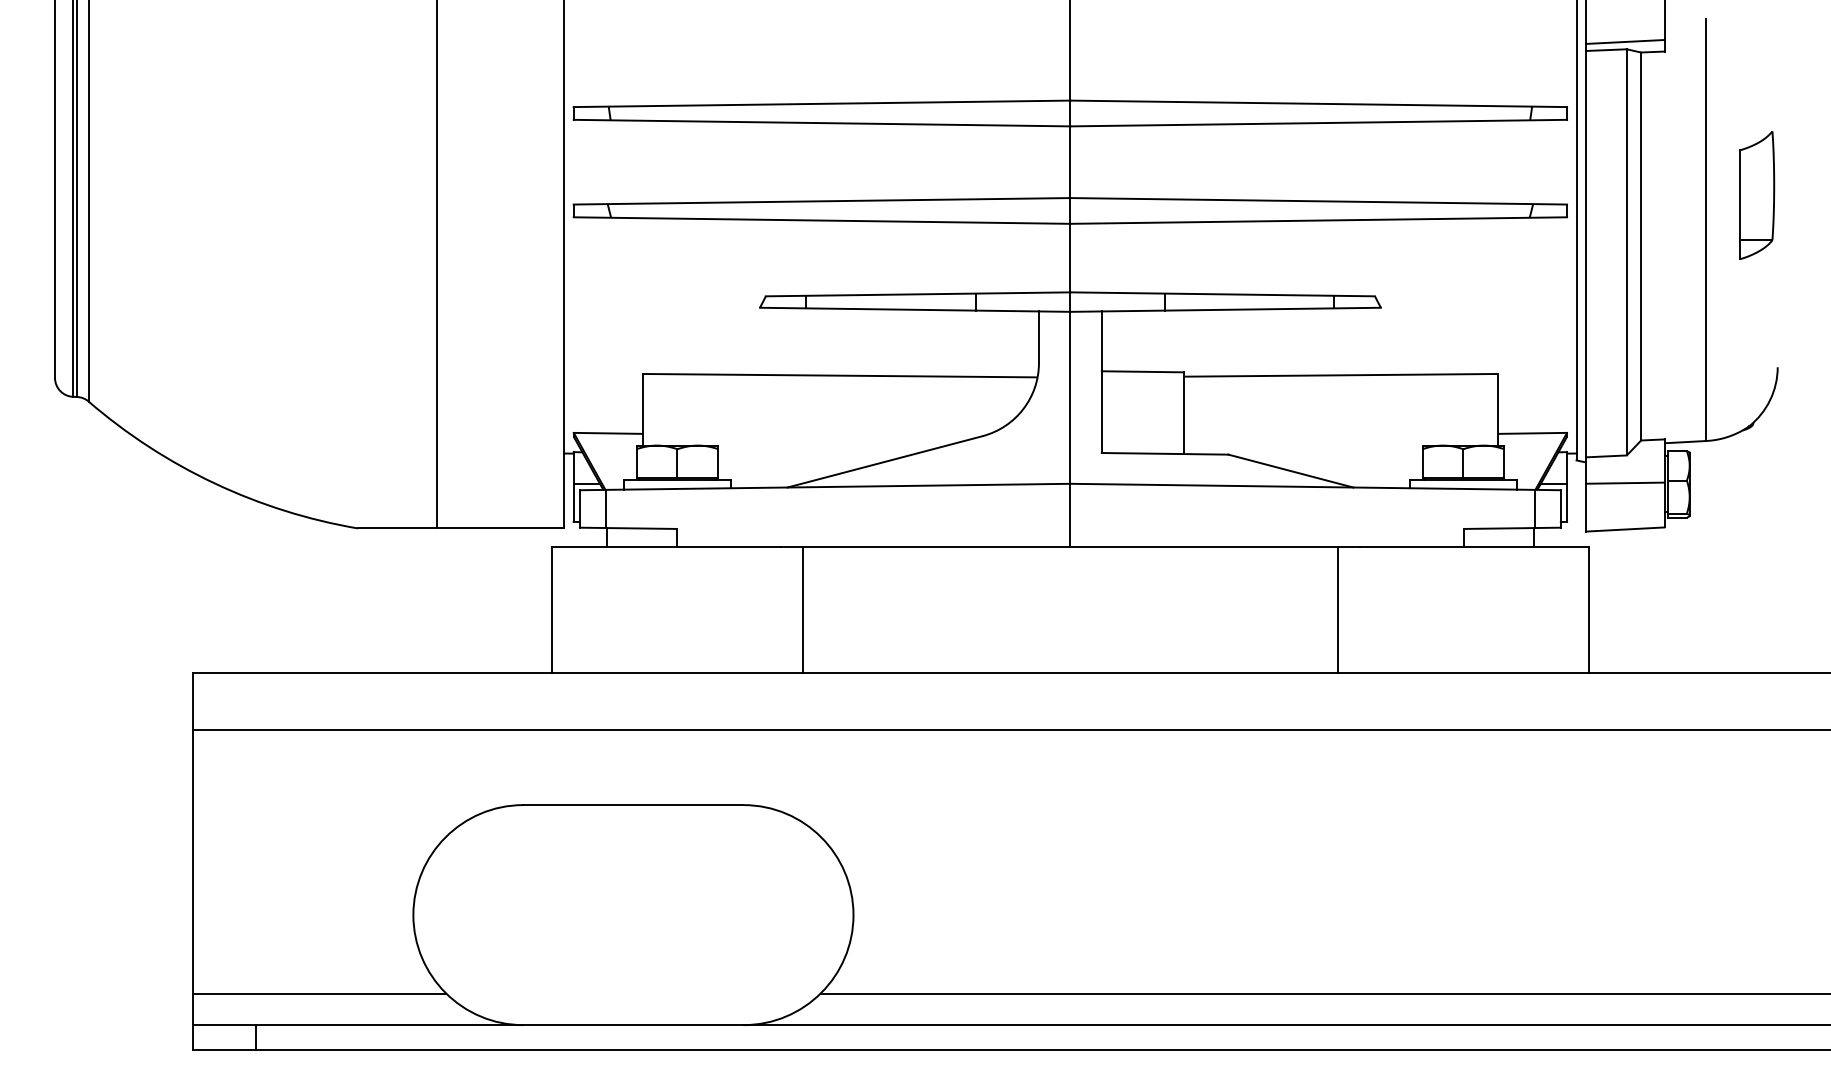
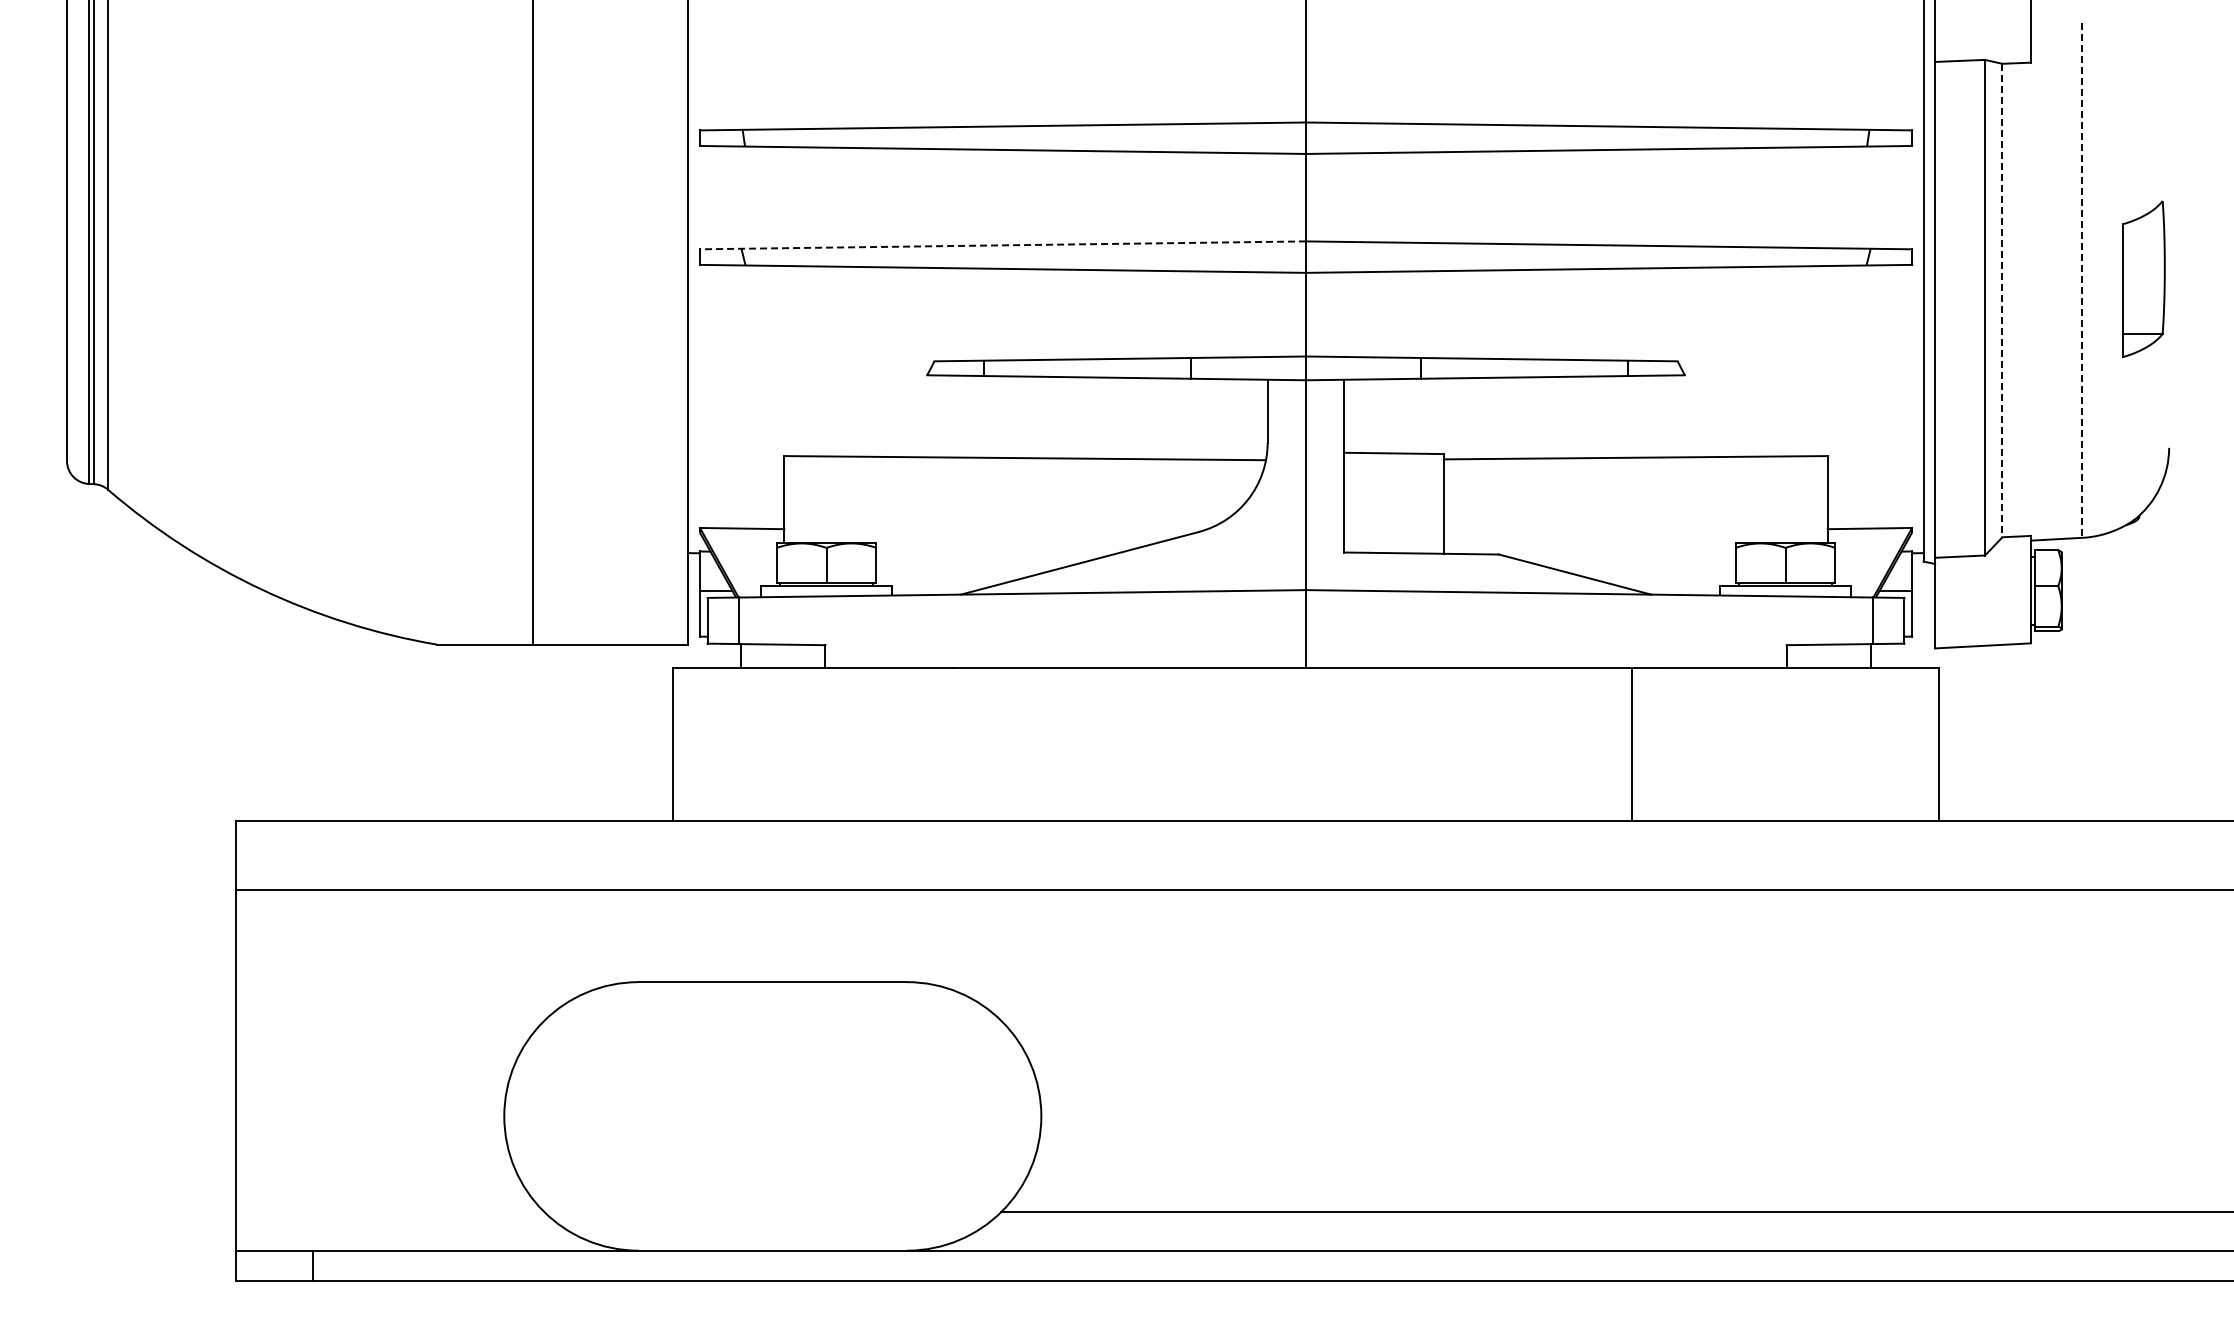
line: (1625, 41) -> (1983, 50), removed
part: (1756, 194) -> (2143, 278), moved
line: (821, 201) -> (1002, 245), solid -> dashed
line: (1705, 230) -> (2081, 281), solid -> dashed
line: (1641, 246) -> (2002, 300), solid -> dashed
line: (1625, 483) -> (1983, 589), removed
line: (802, 610) -> (979, 744), removed
line: (319, 993) -> (389, 1212), removed

